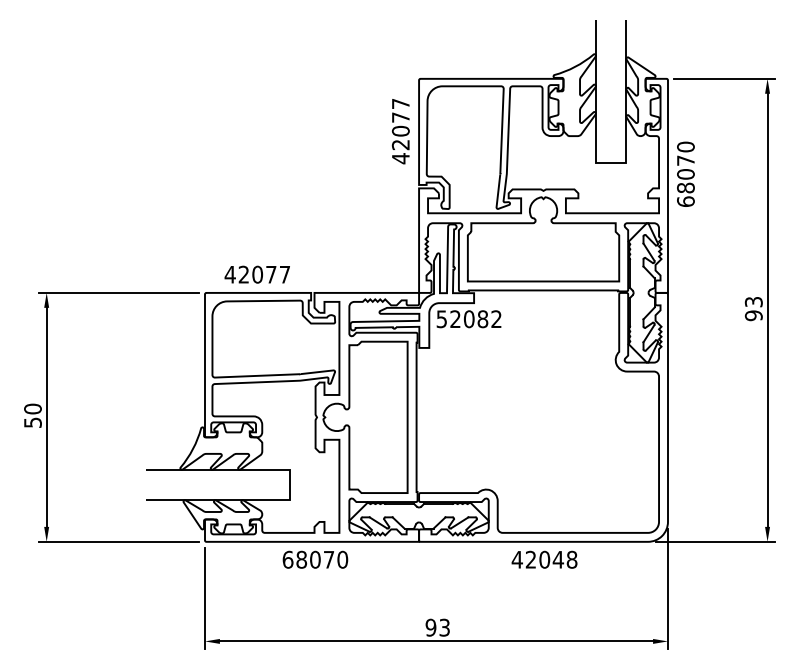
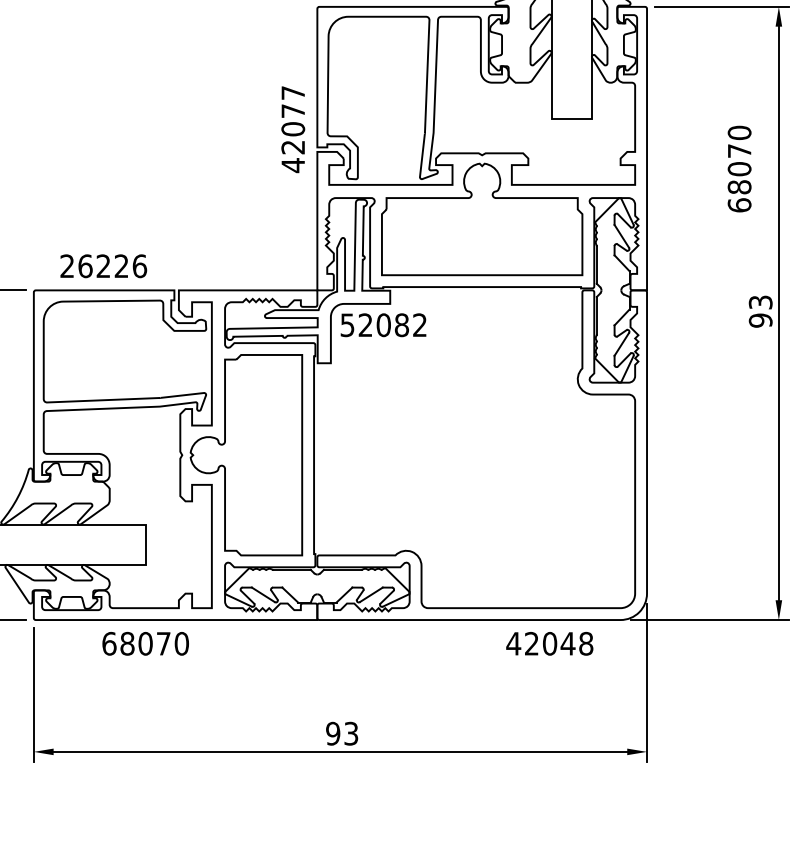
text: (400, 131) -> (292, 129), moved
text: (685, 173) -> (739, 167), moved
text: (257, 274) -> (103, 265), 42077 -> 26226
text: (315, 559) -> (145, 643), moved
text: (544, 559) -> (549, 643), moved

